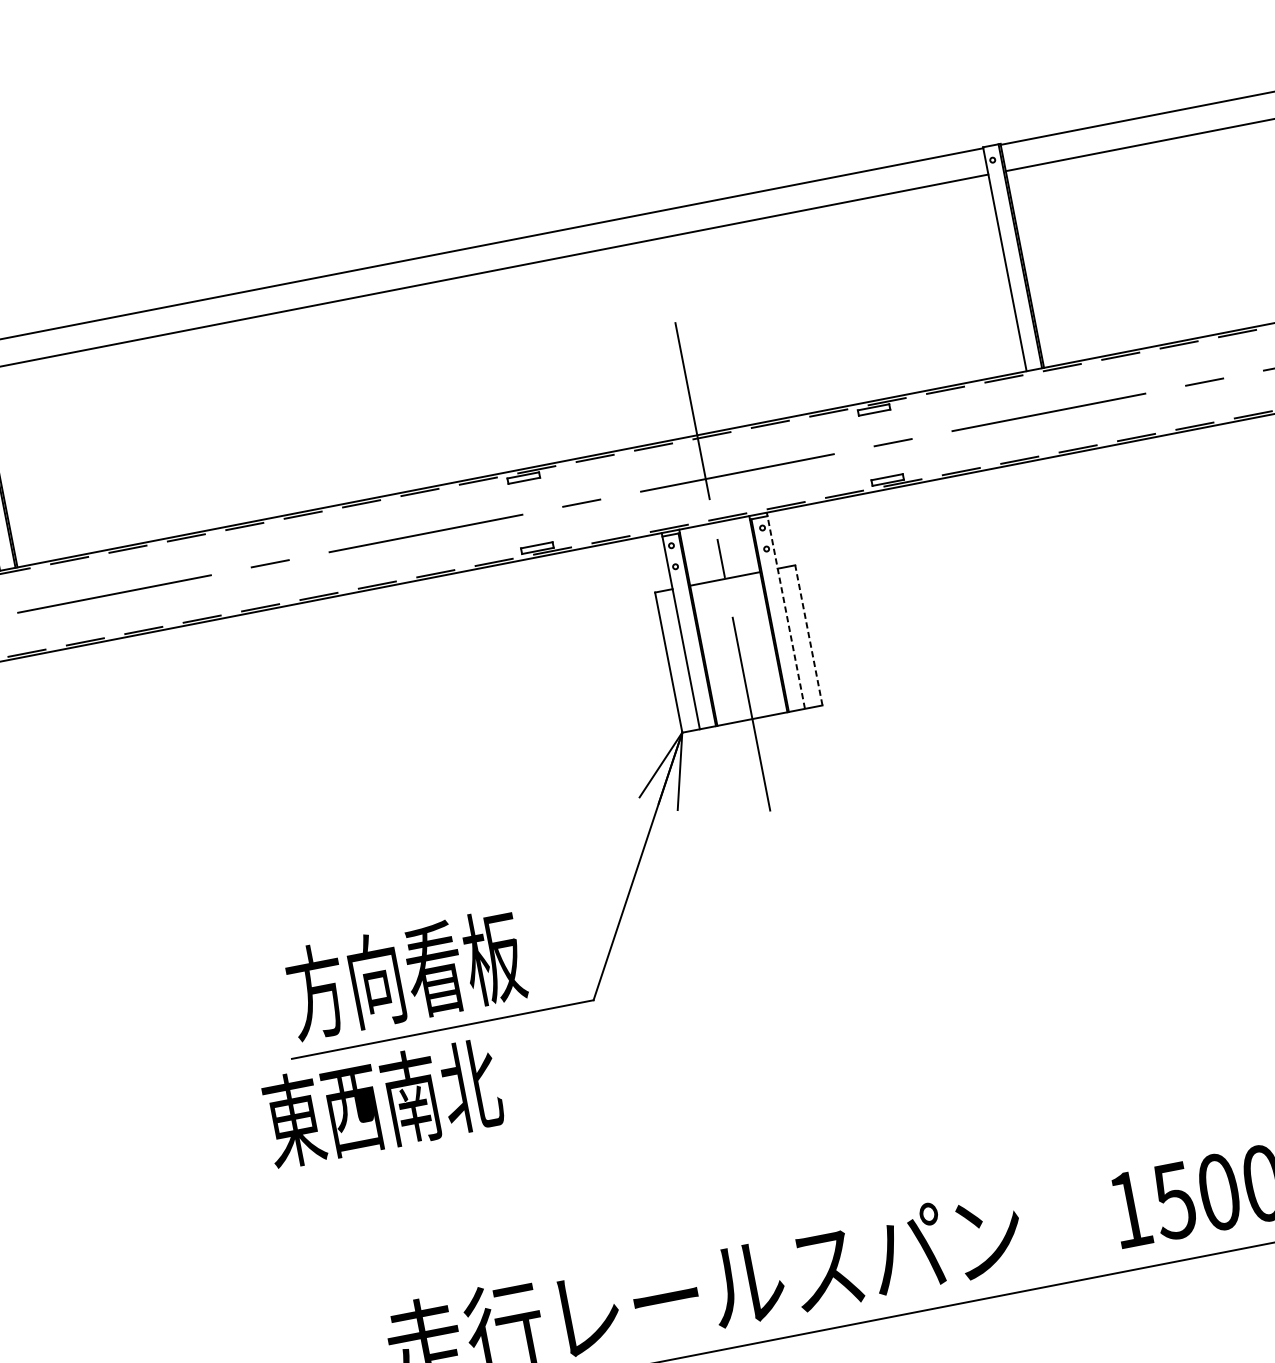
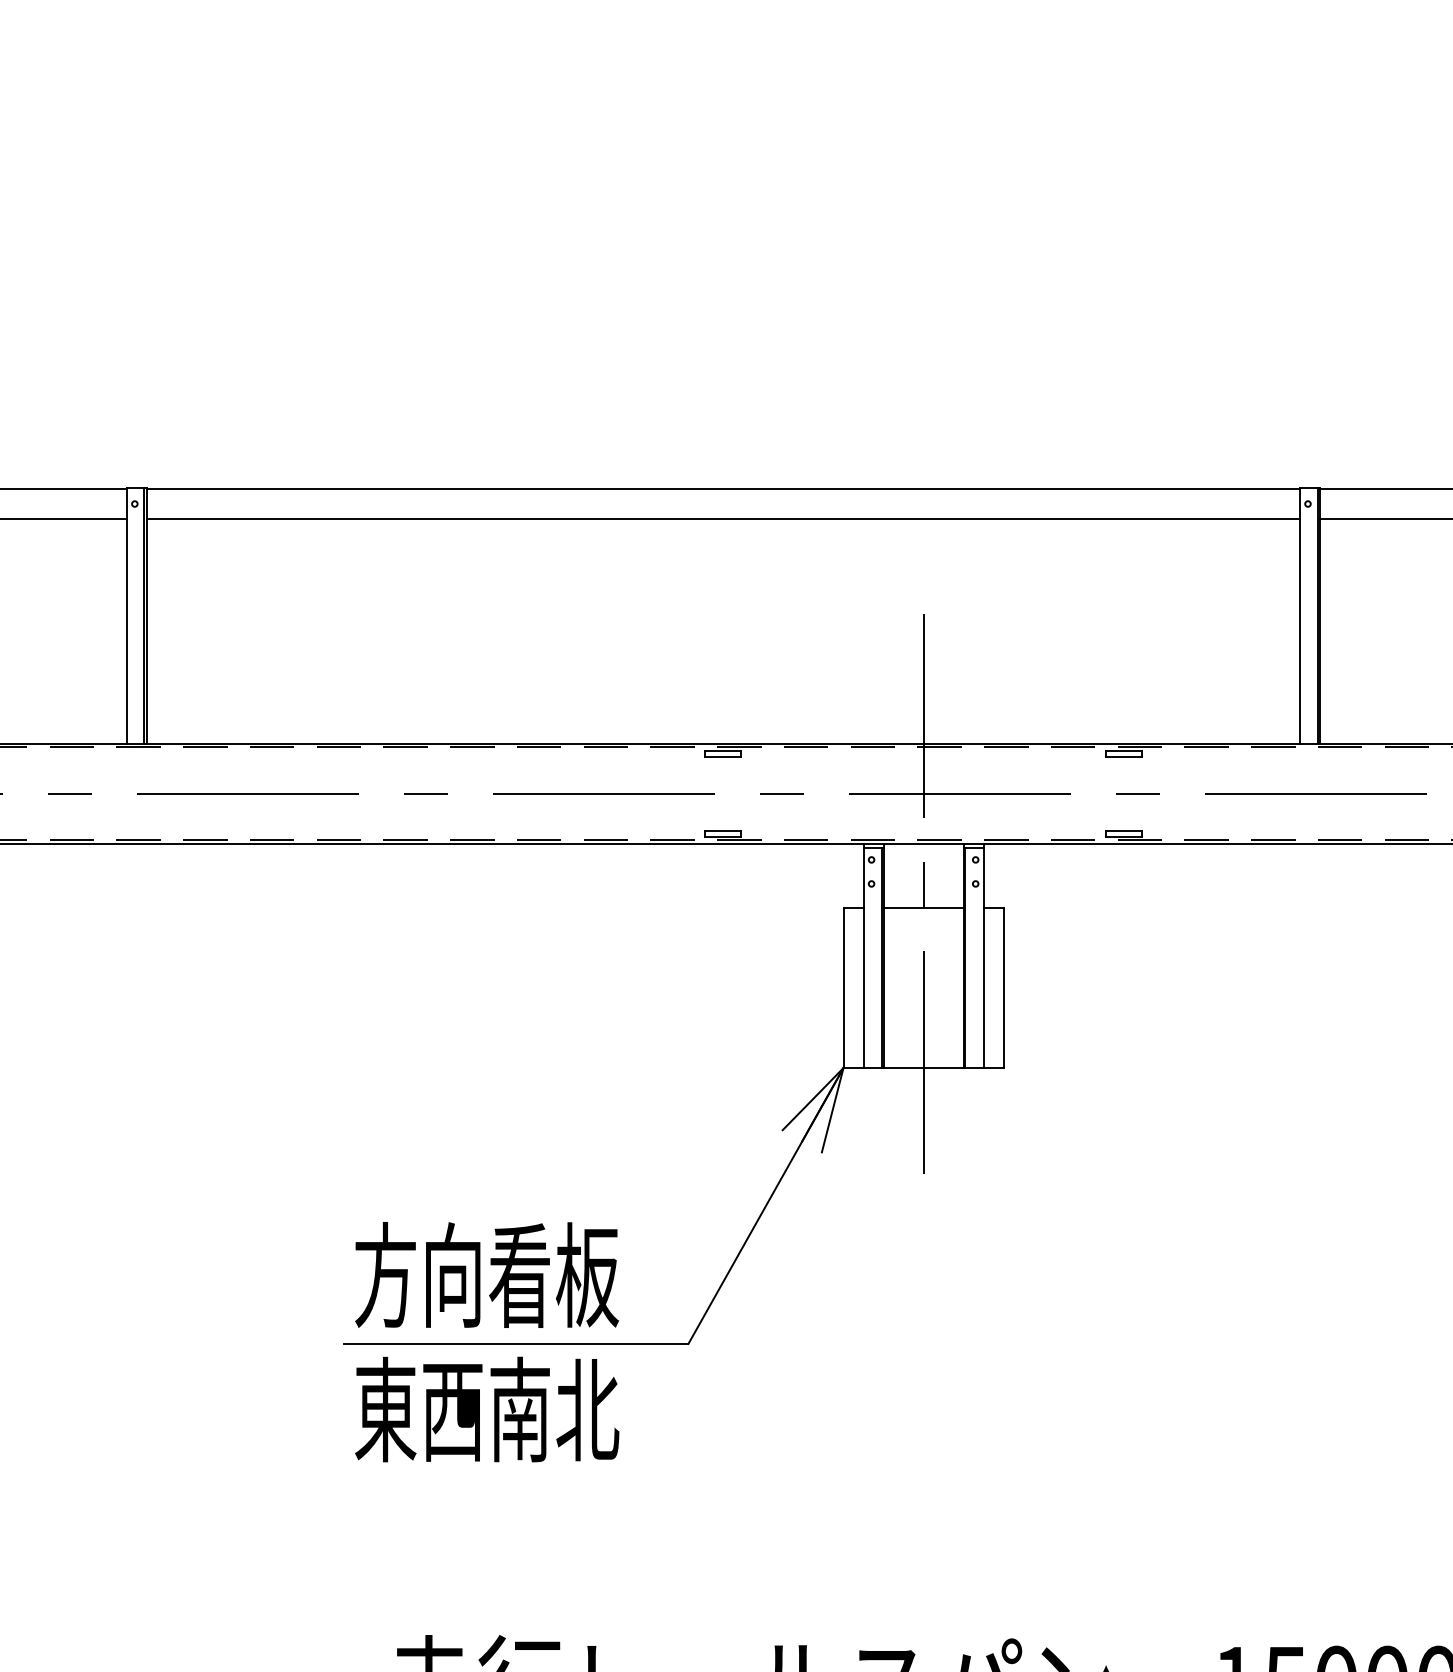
line: (785, 610) -> (983, 955), dashed -> solid
line: (808, 634) -> (1003, 987), dashed -> solid
text: (382, 1102) -> (487, 1409), moved

